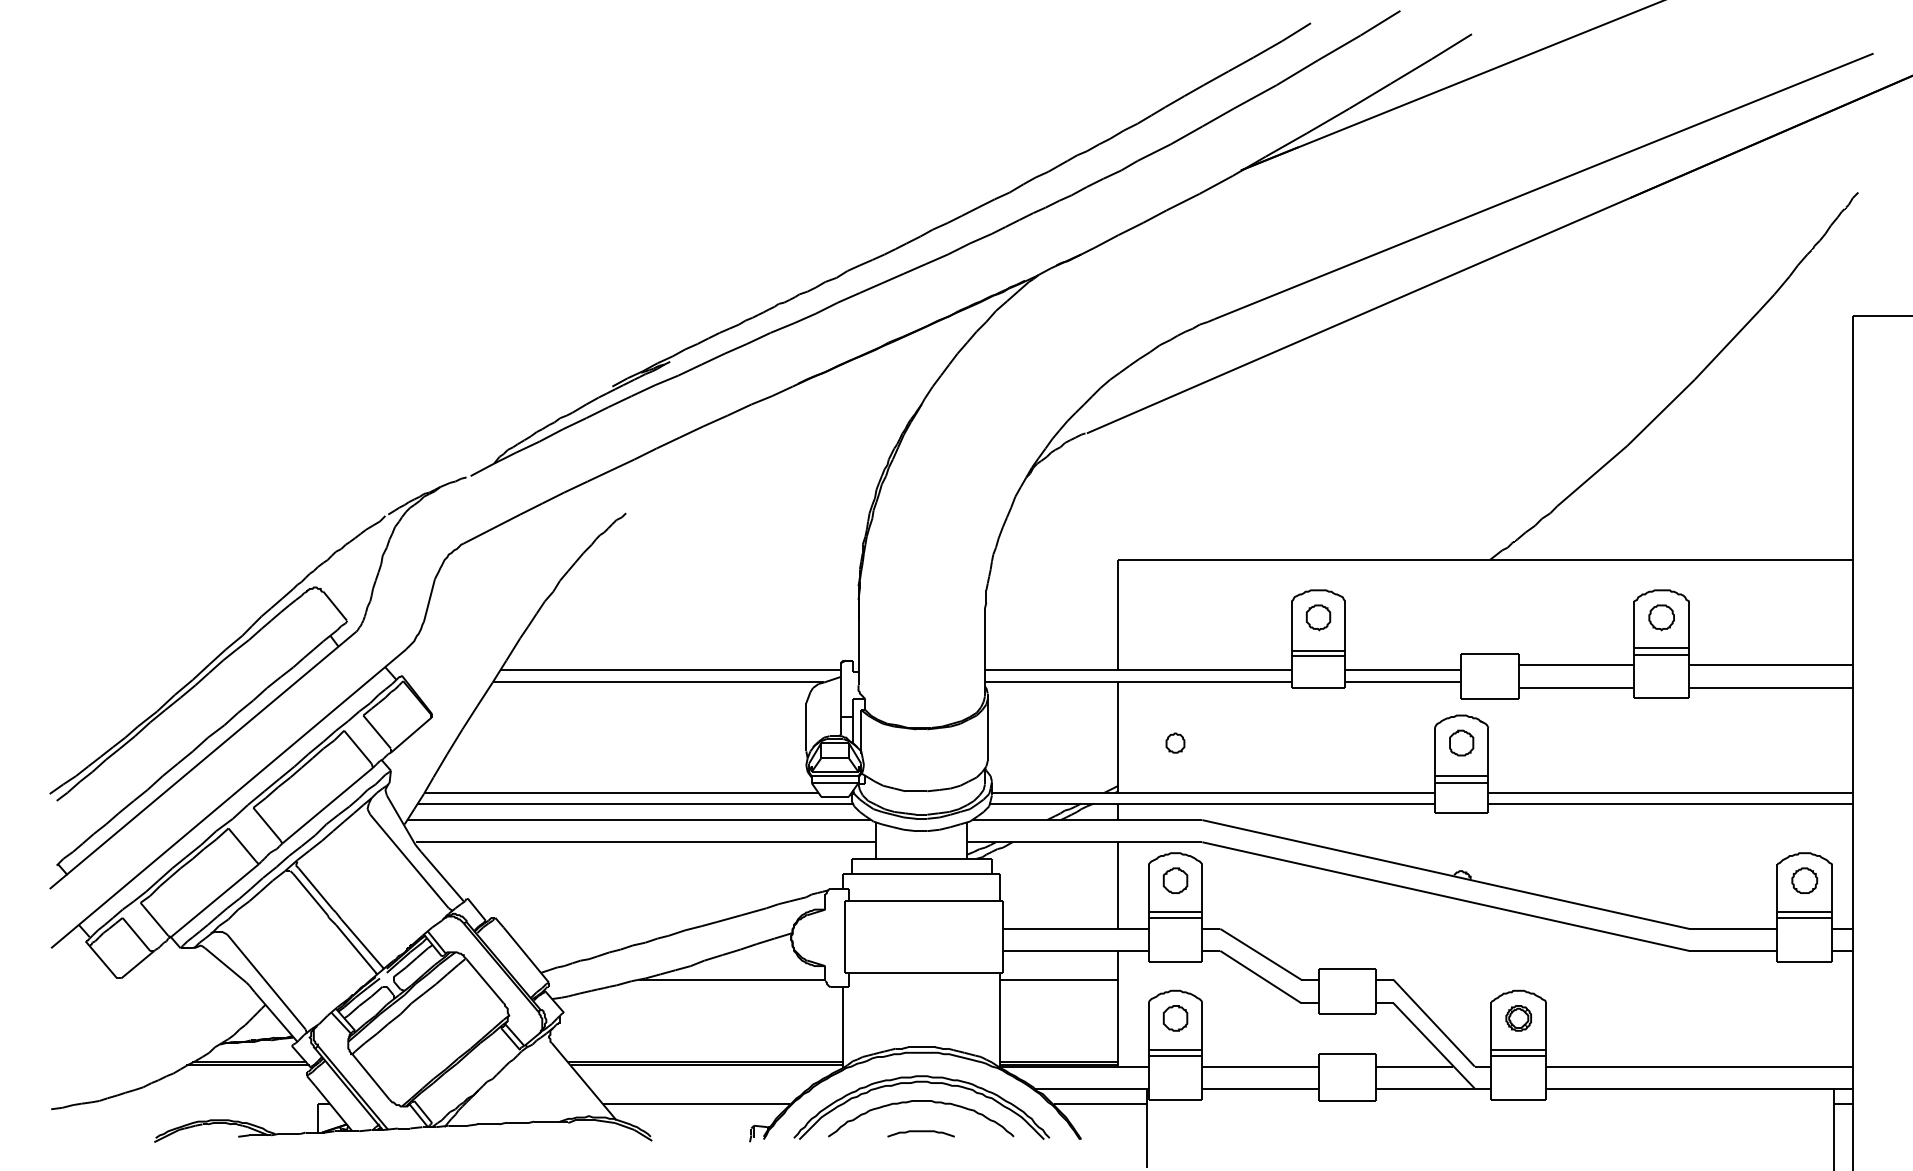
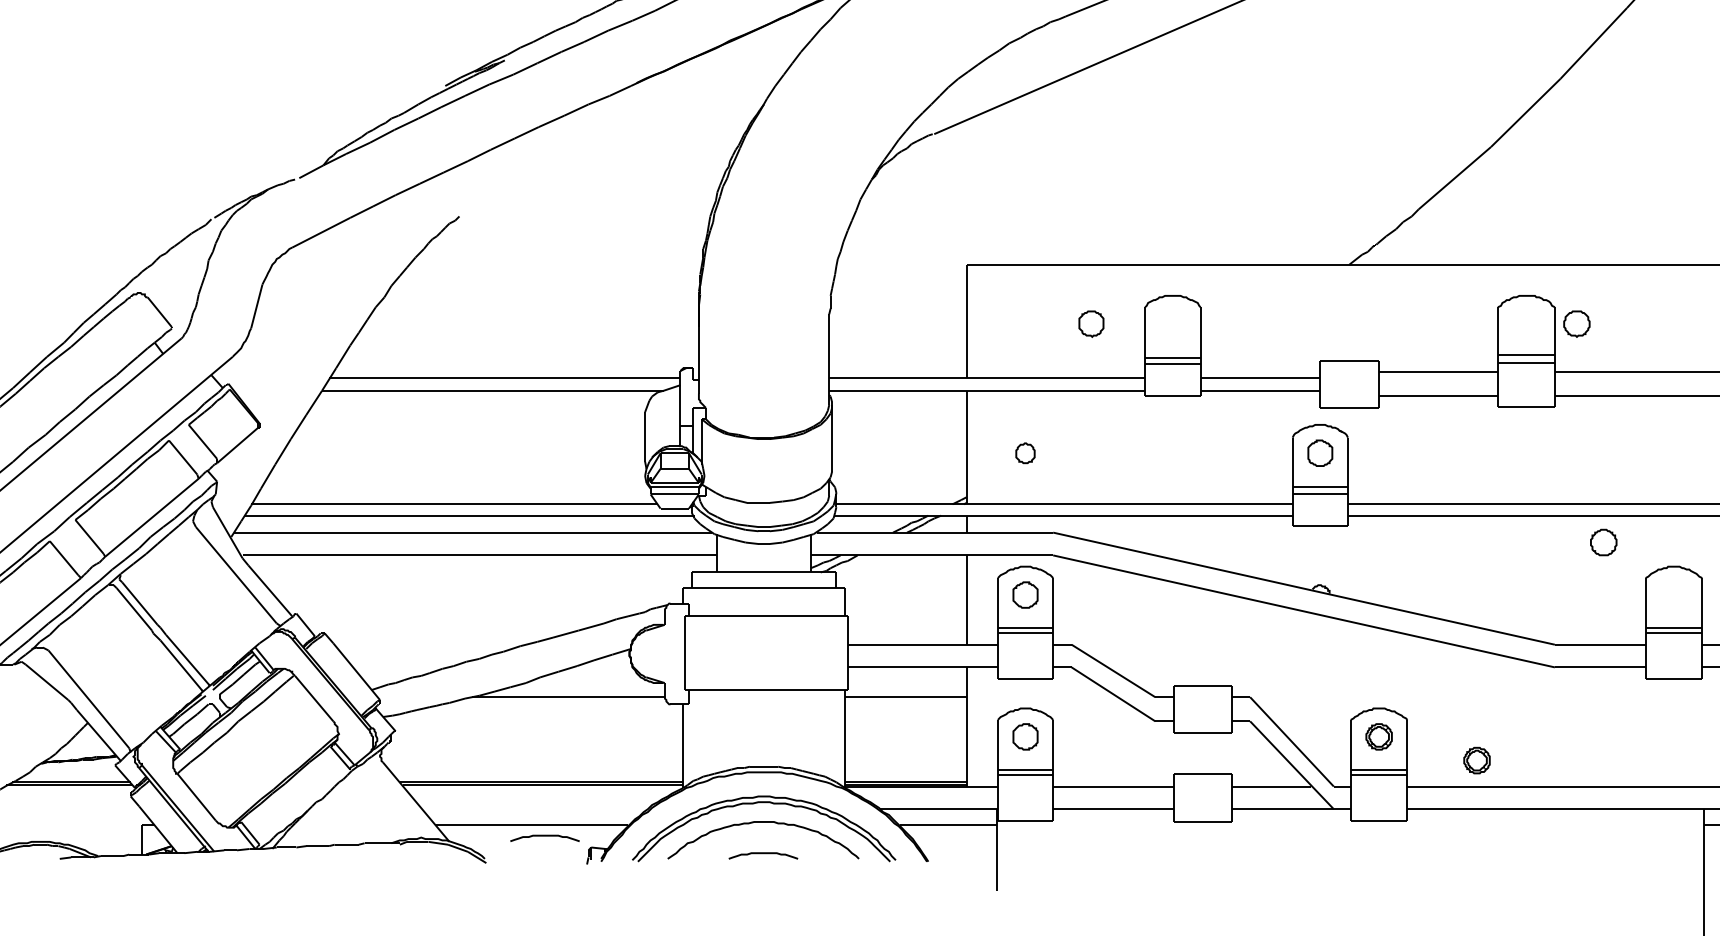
part: (1318, 617) -> (1091, 323), moved
part: (1661, 617) -> (1576, 323), moved
part: (1804, 880) -> (1603, 542), moved
part: (1613, 1041) -> (1476, 760), added
curve: (708, 1115) -> (544, 836), added

